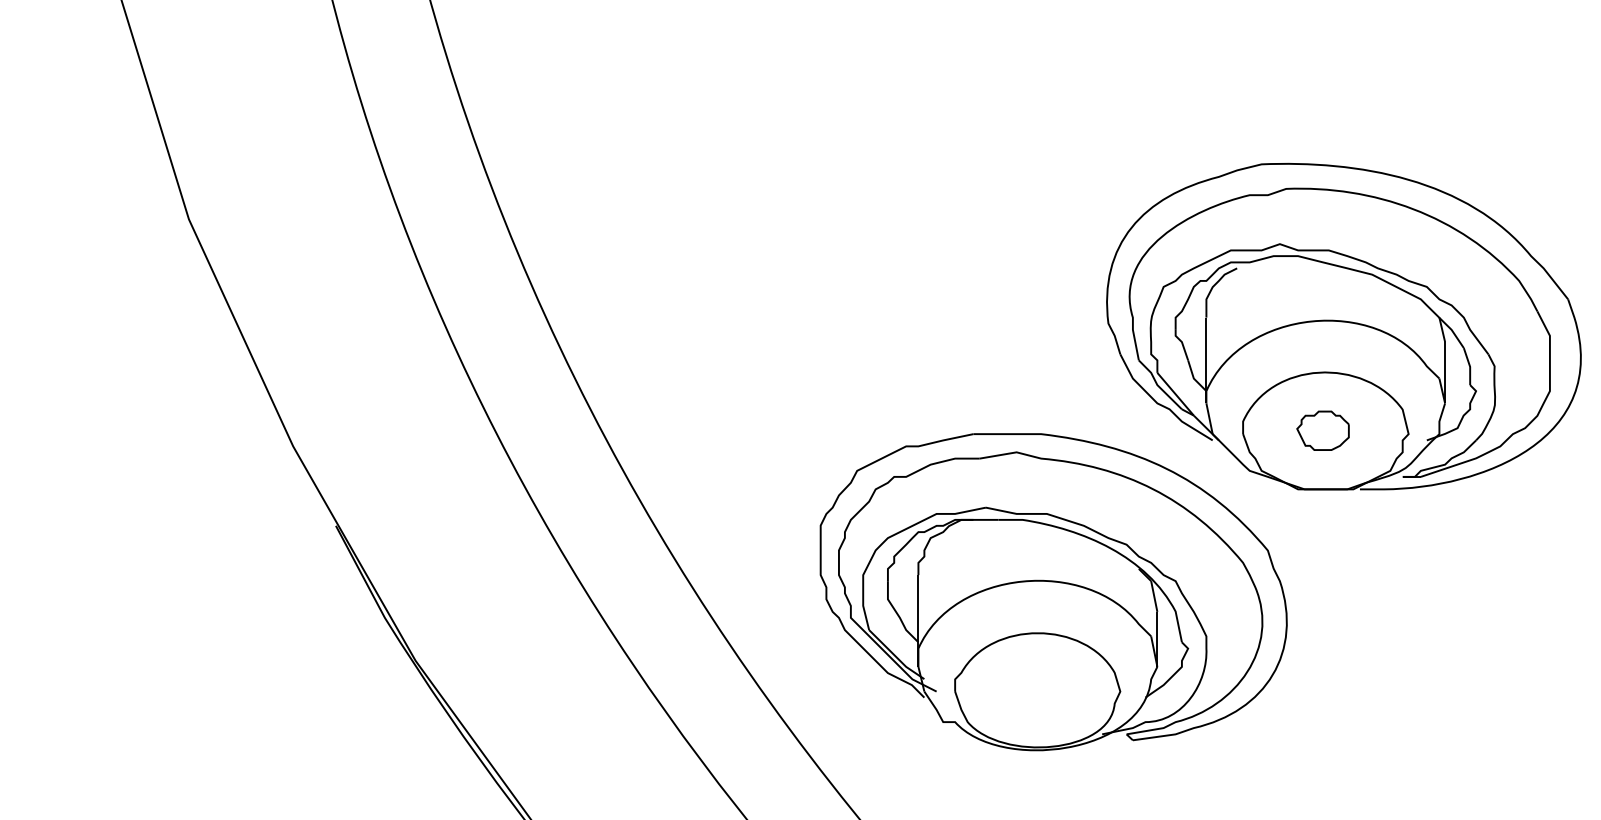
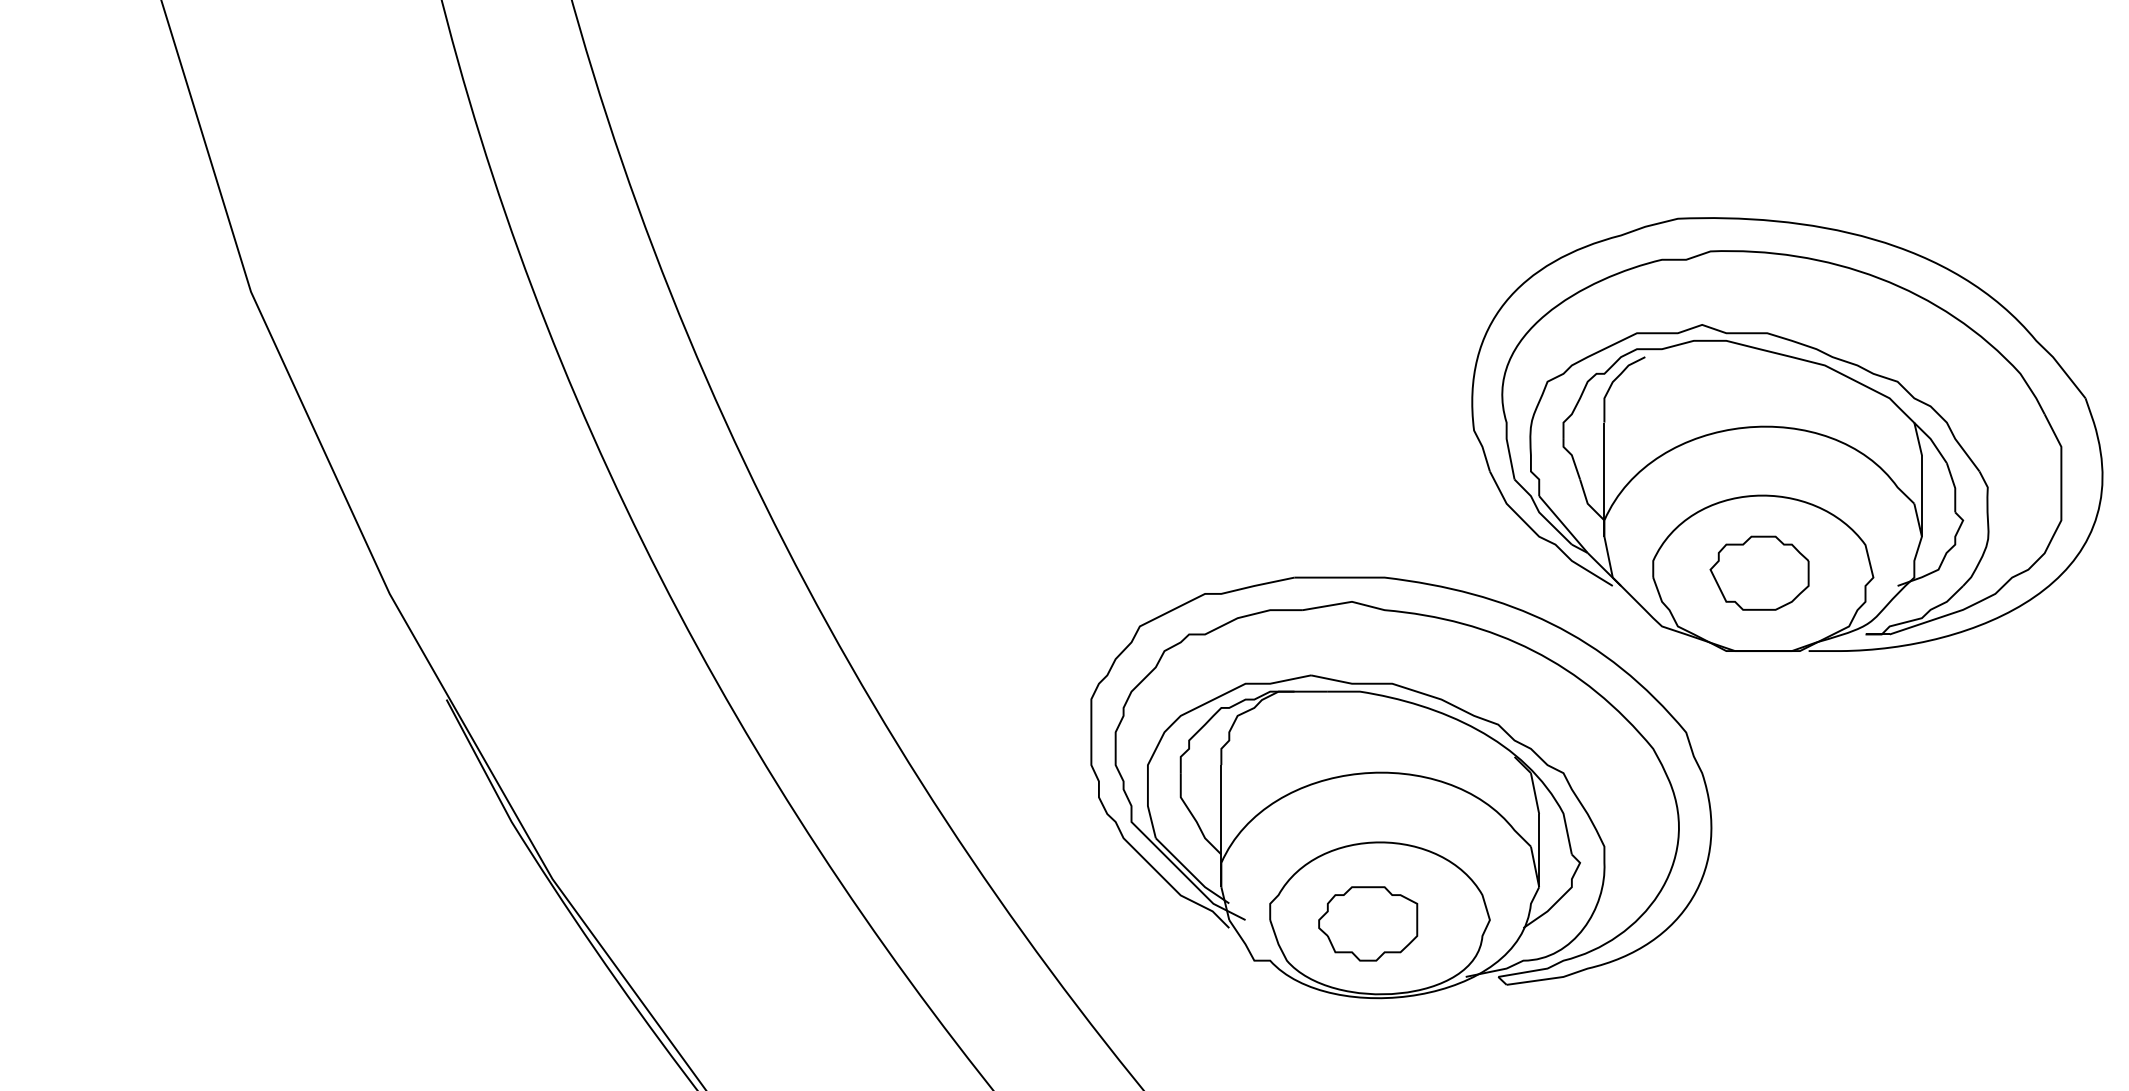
part: (1323, 430) -> (1759, 572), size x1.43
part: (1029, 694) -> (1368, 923), added

